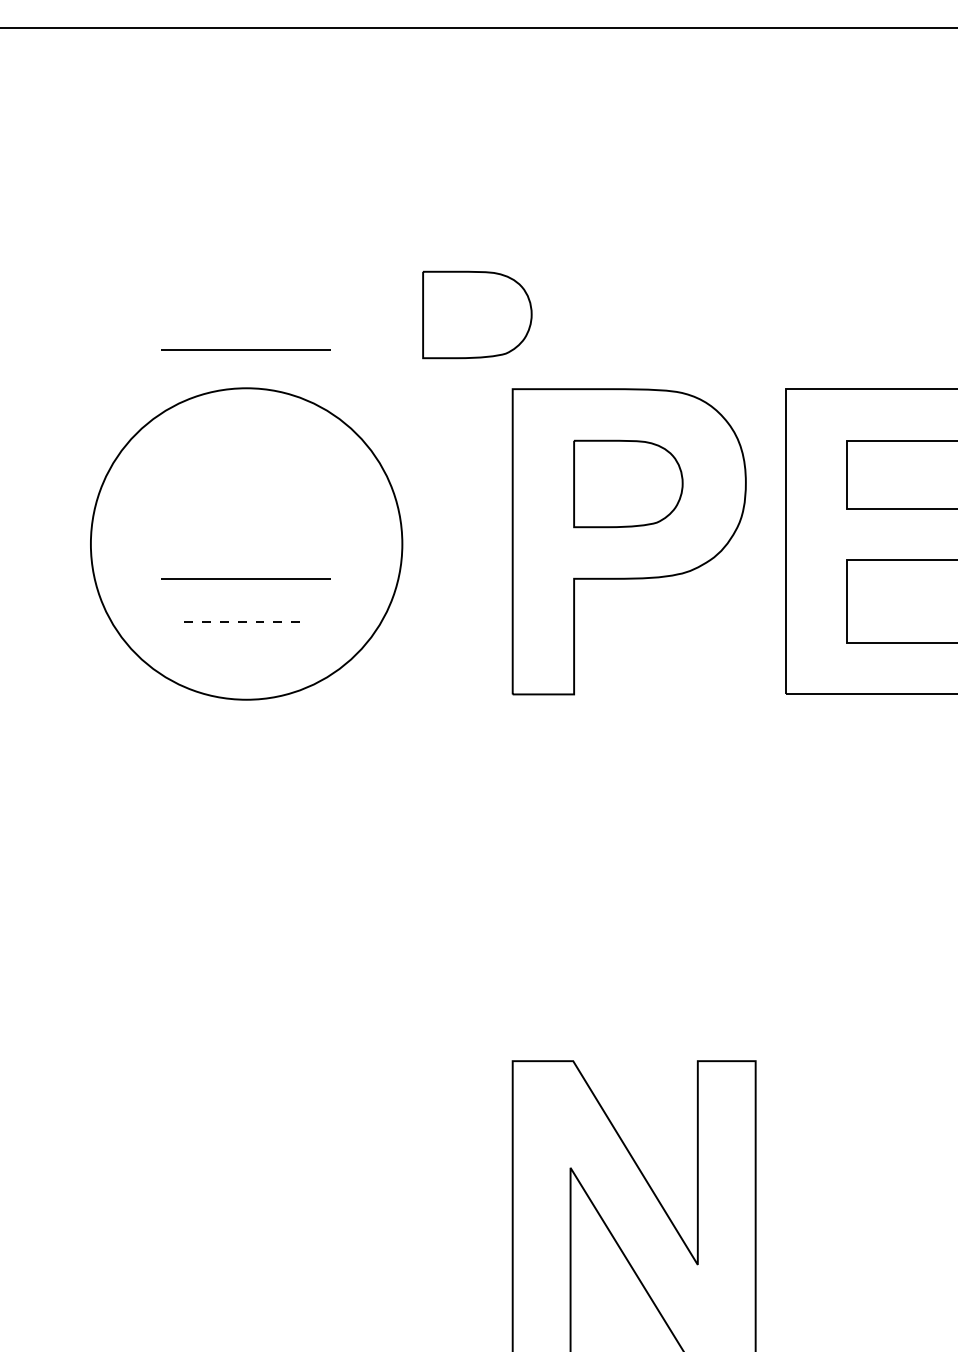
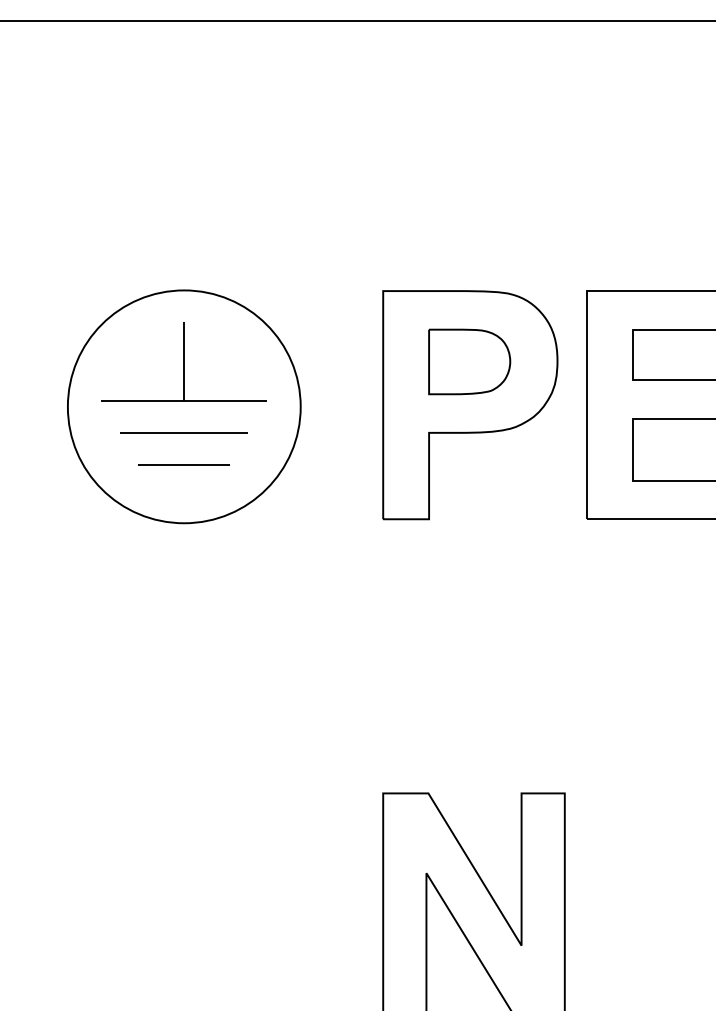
part: (477, 314) -> (356, 235), removed
line: (245, 349) -> (183, 261), removed
part: (245, 483) -> (183, 361), added
line: (246, 622) -> (184, 465), dashed -> solid

